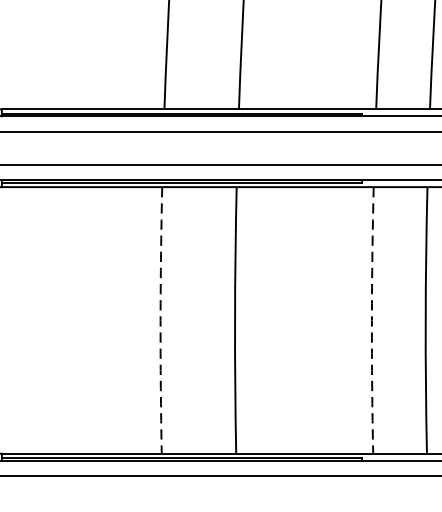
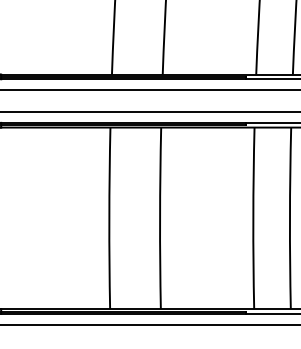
arc: (160, 320) -> (109, 218), dashed -> solid
arc: (372, 320) -> (253, 218), dashed -> solid

